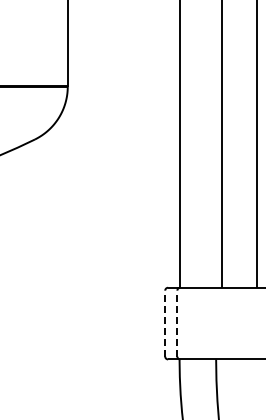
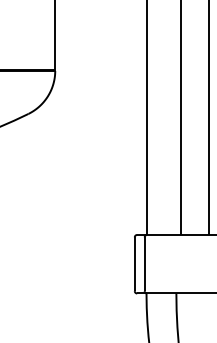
line: (165, 323) -> (135, 264), dashed -> solid
line: (177, 323) -> (144, 264), dashed -> solid

